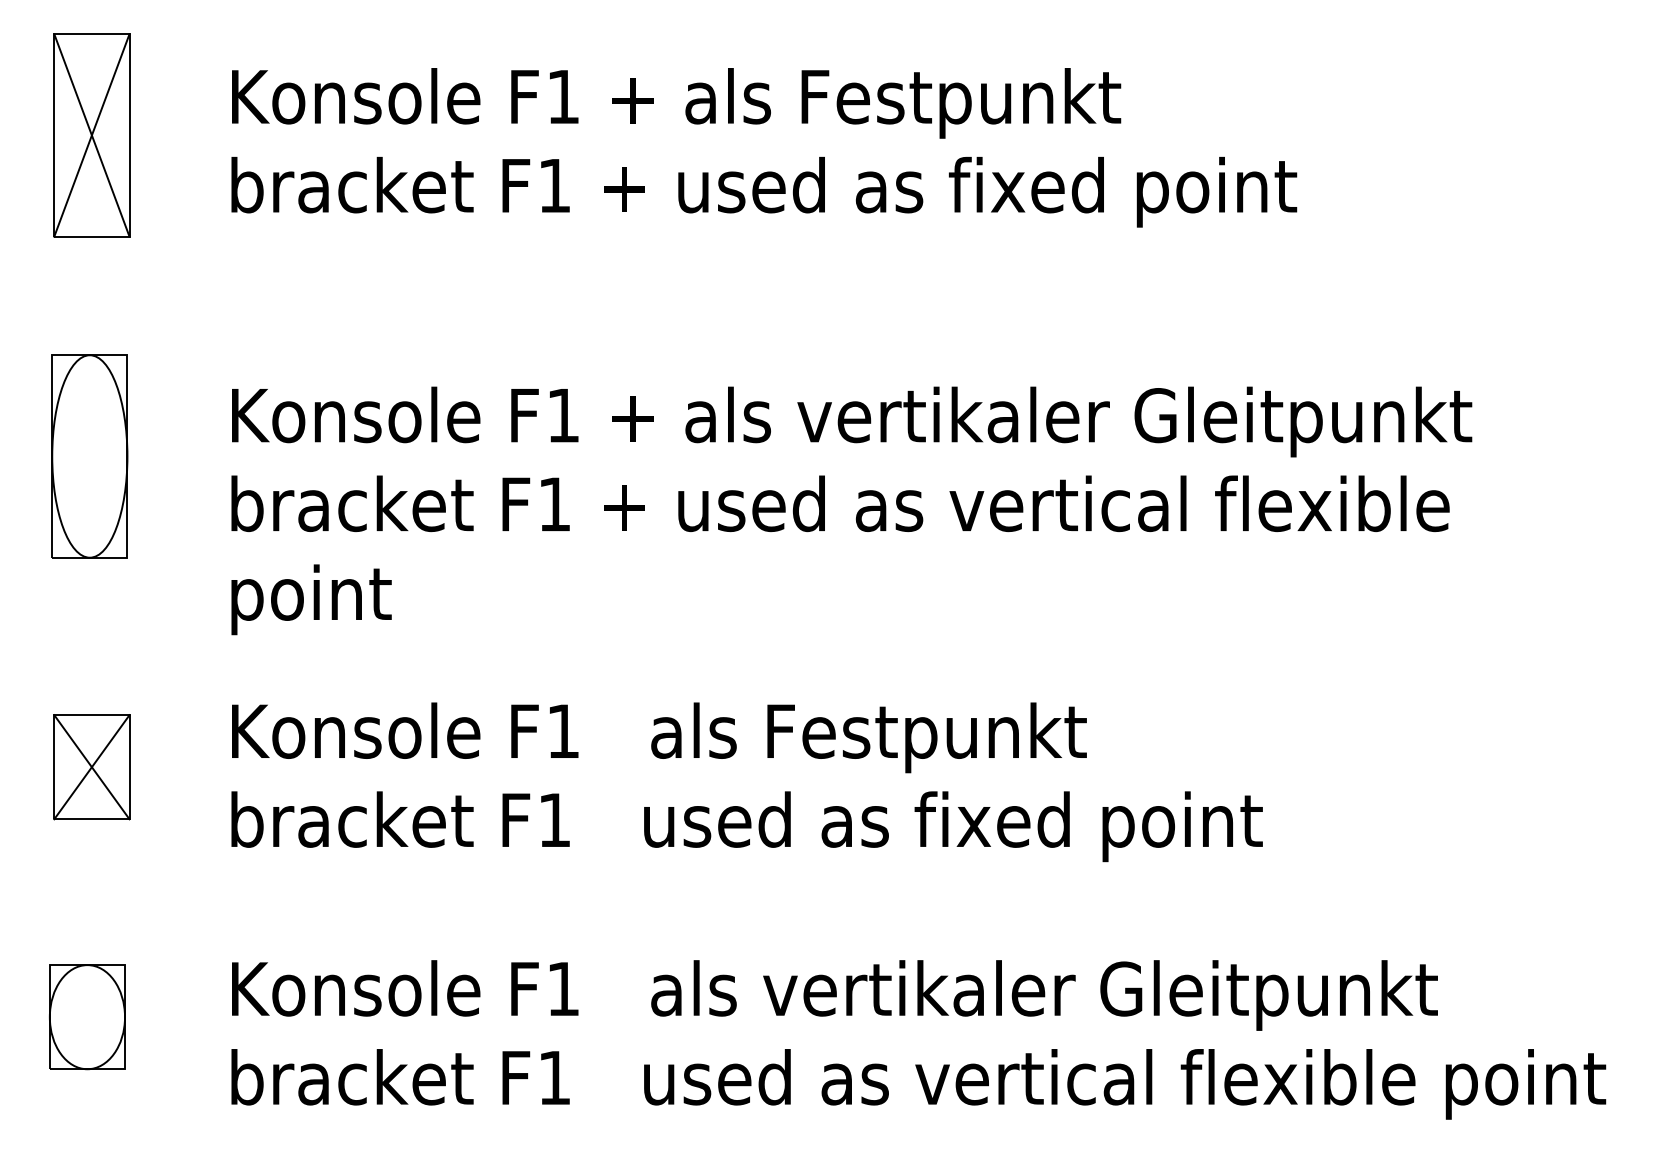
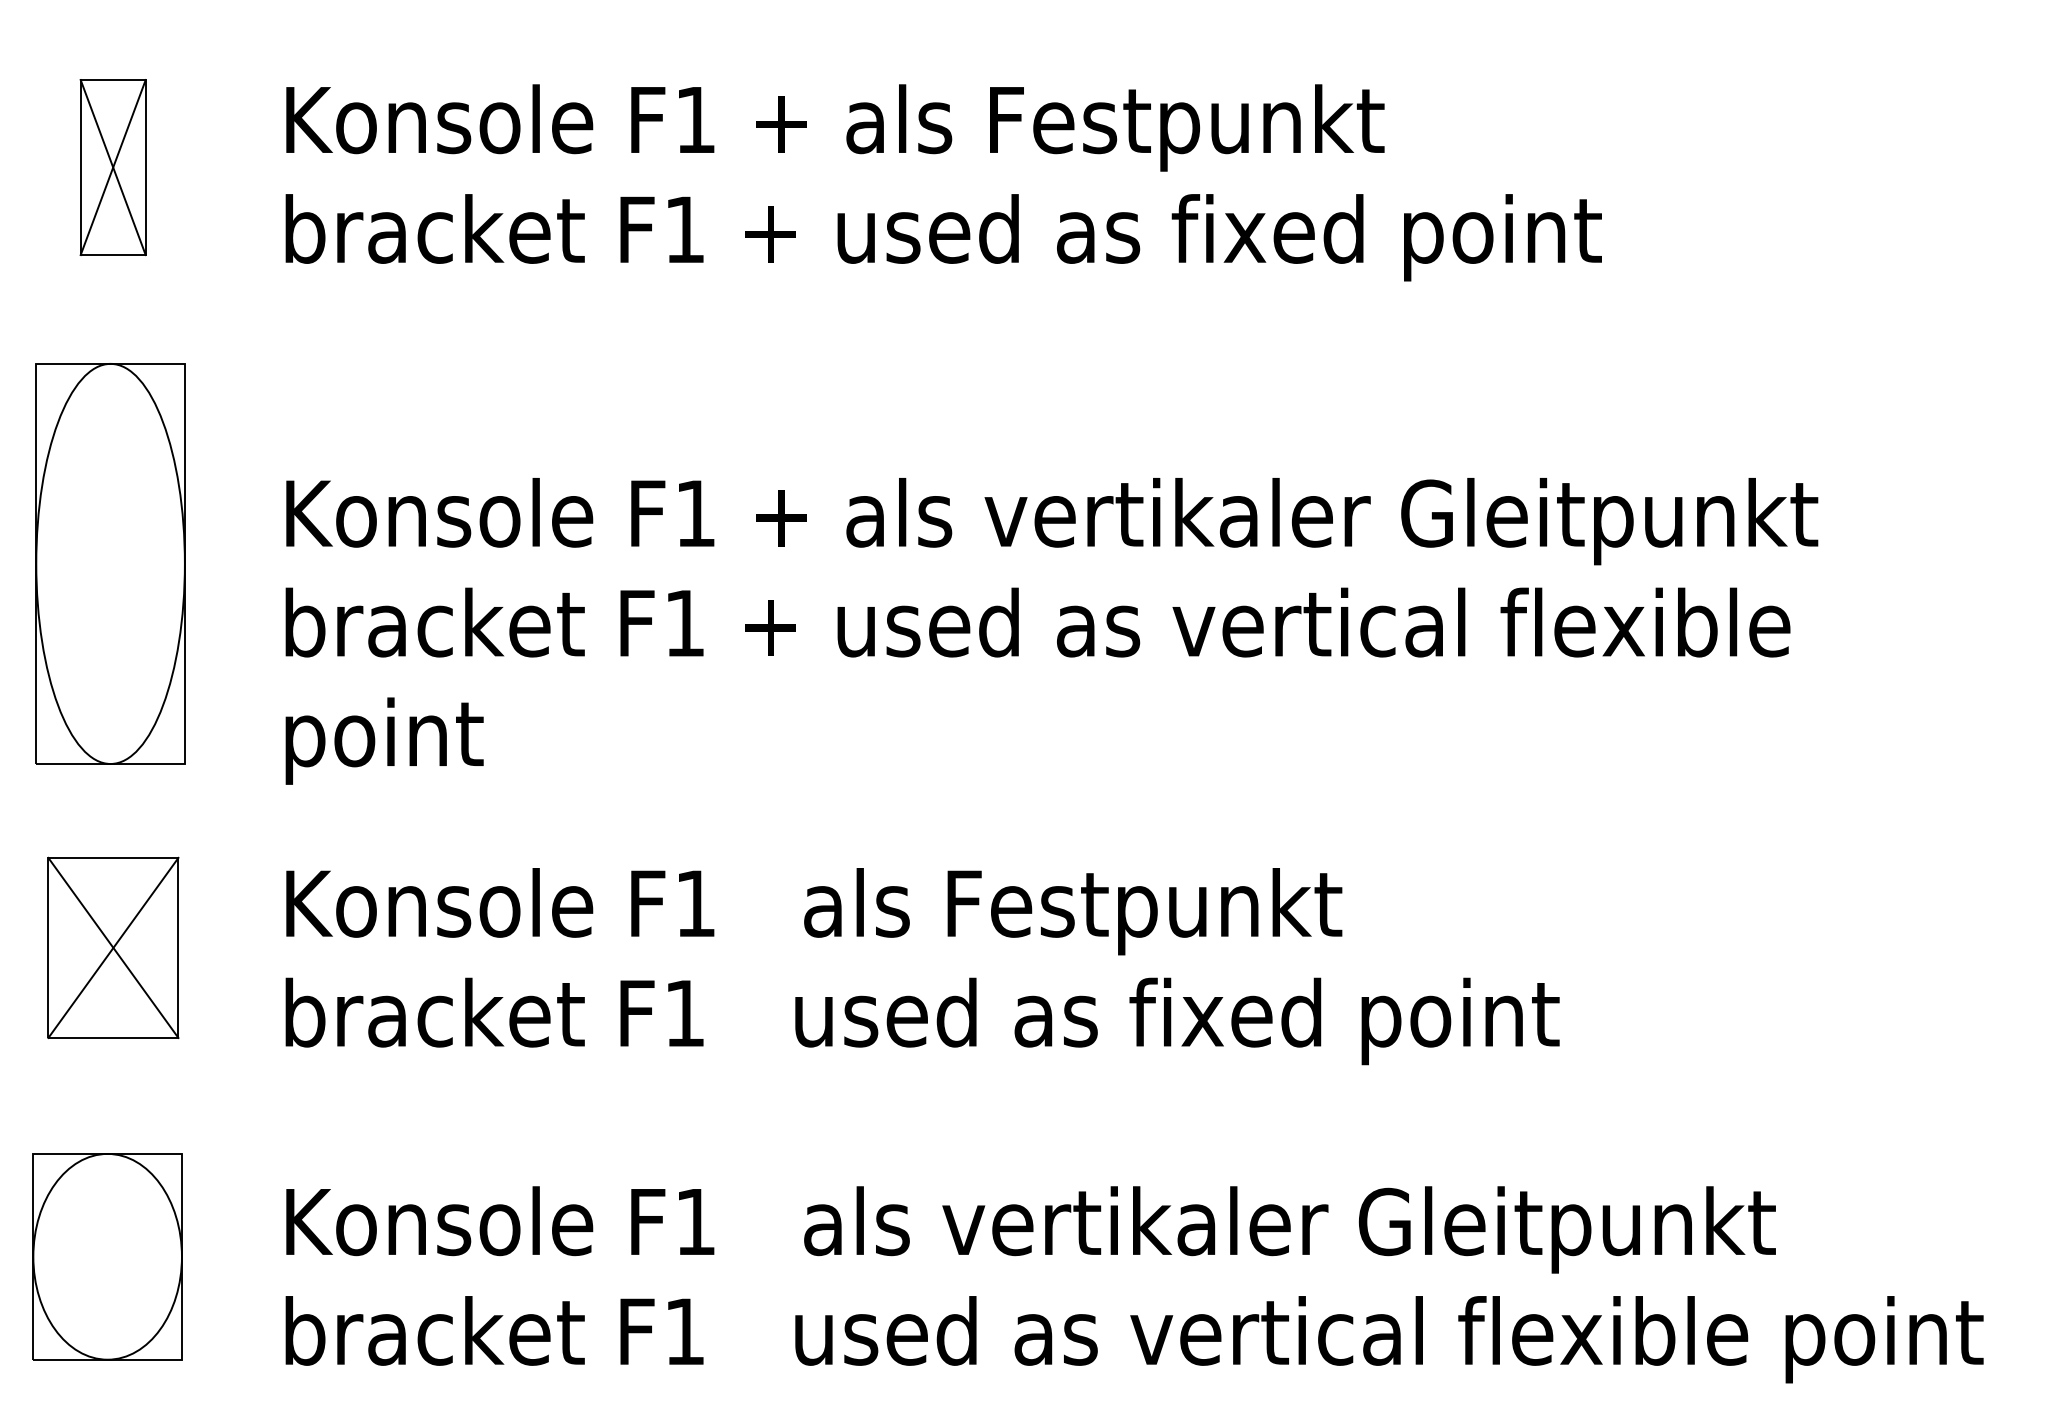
part: (91, 135) -> (112, 167), size x0.7
part: (89, 456) -> (110, 564), size x1.6
part: (91, 766) -> (112, 947), size x1.4
part: (87, 1017) -> (107, 1256), size x1.6

